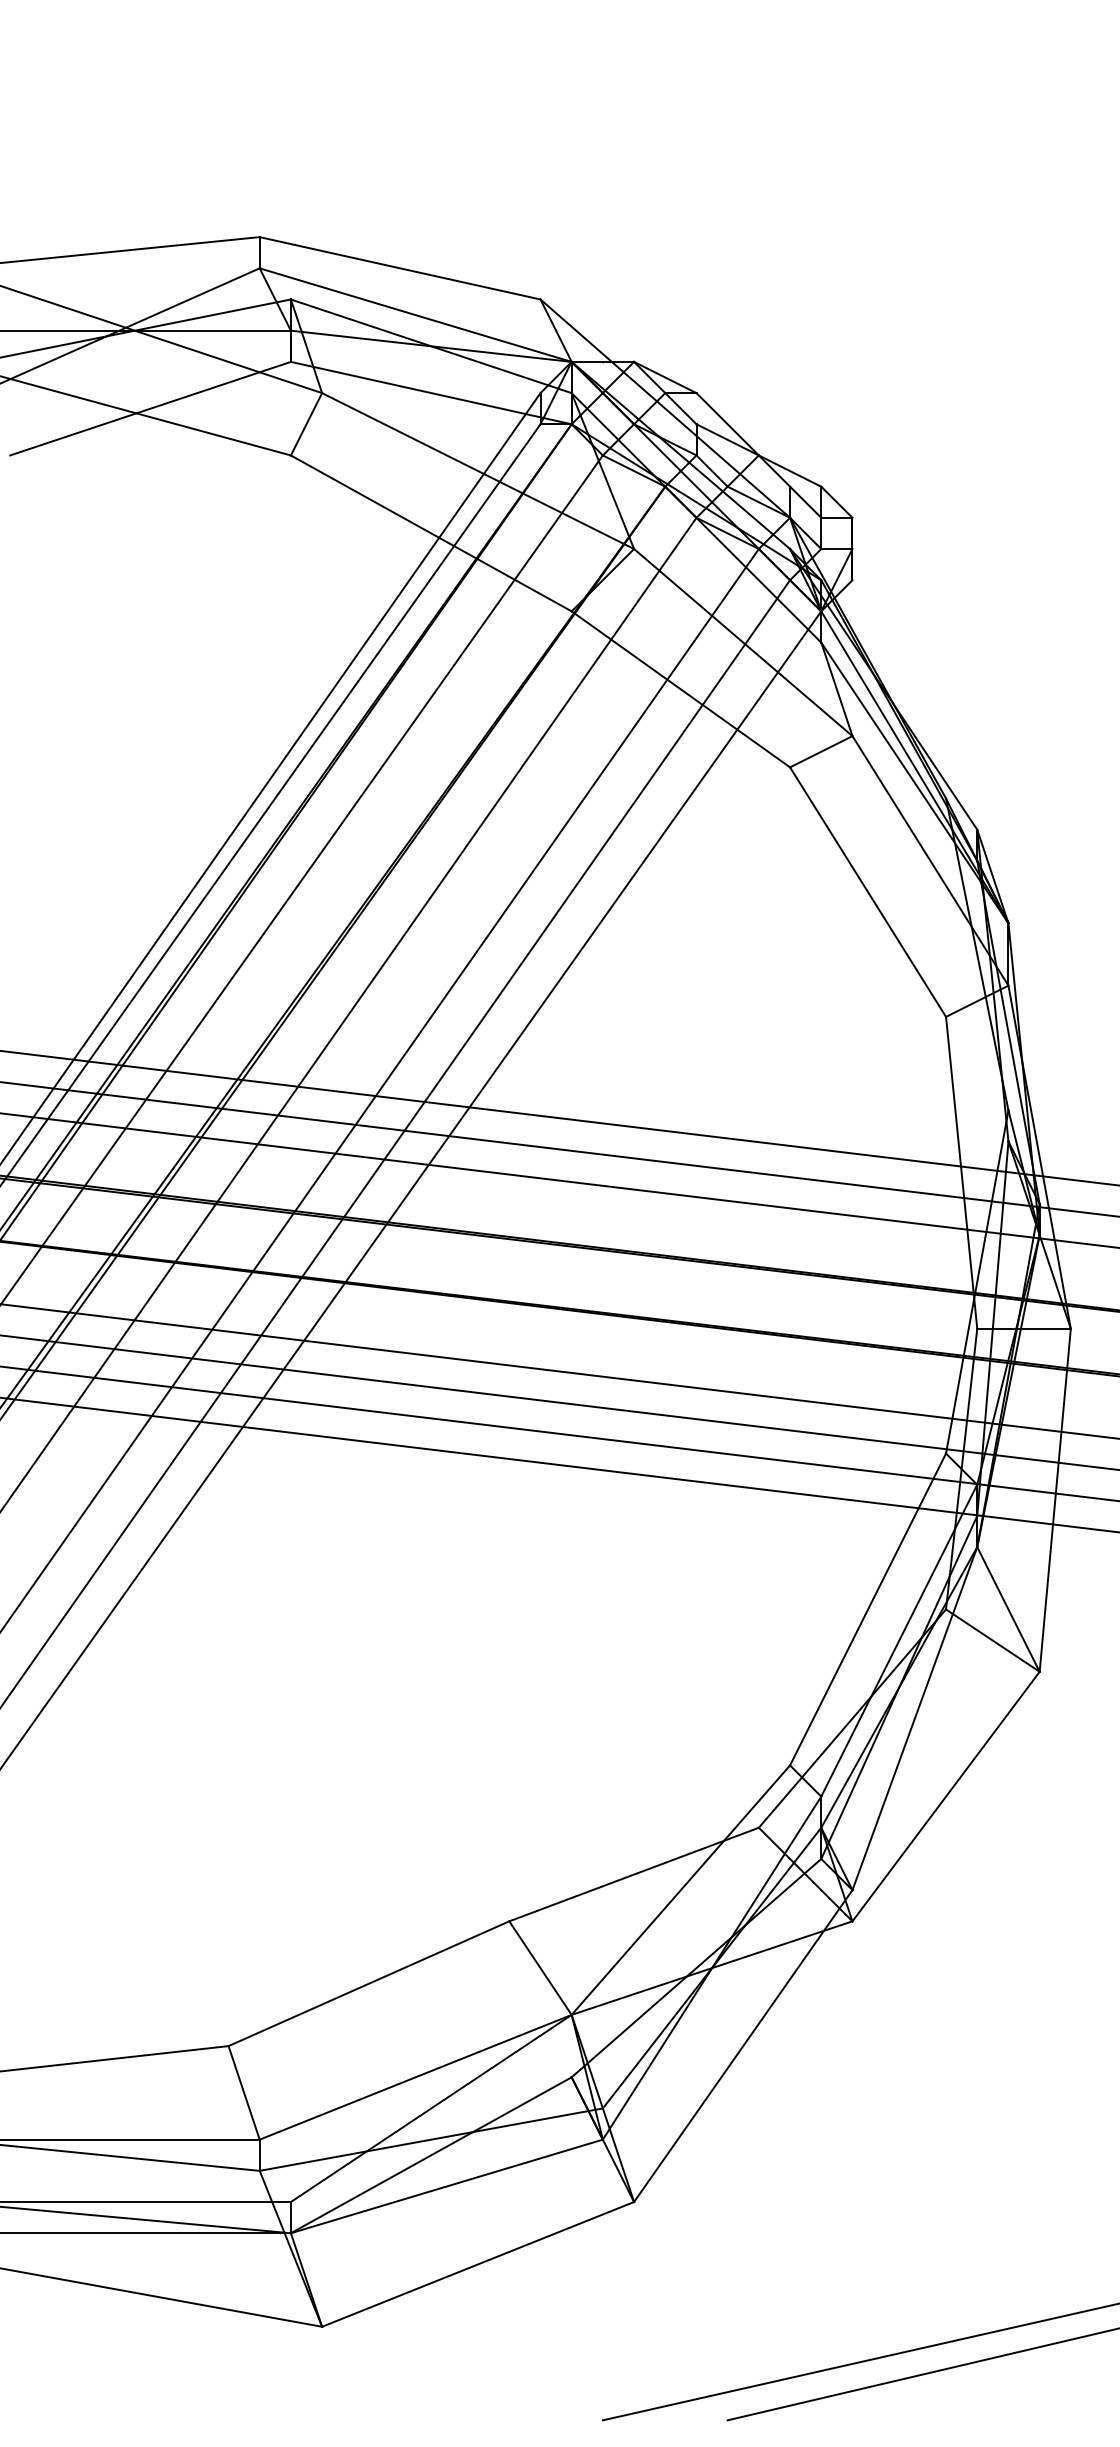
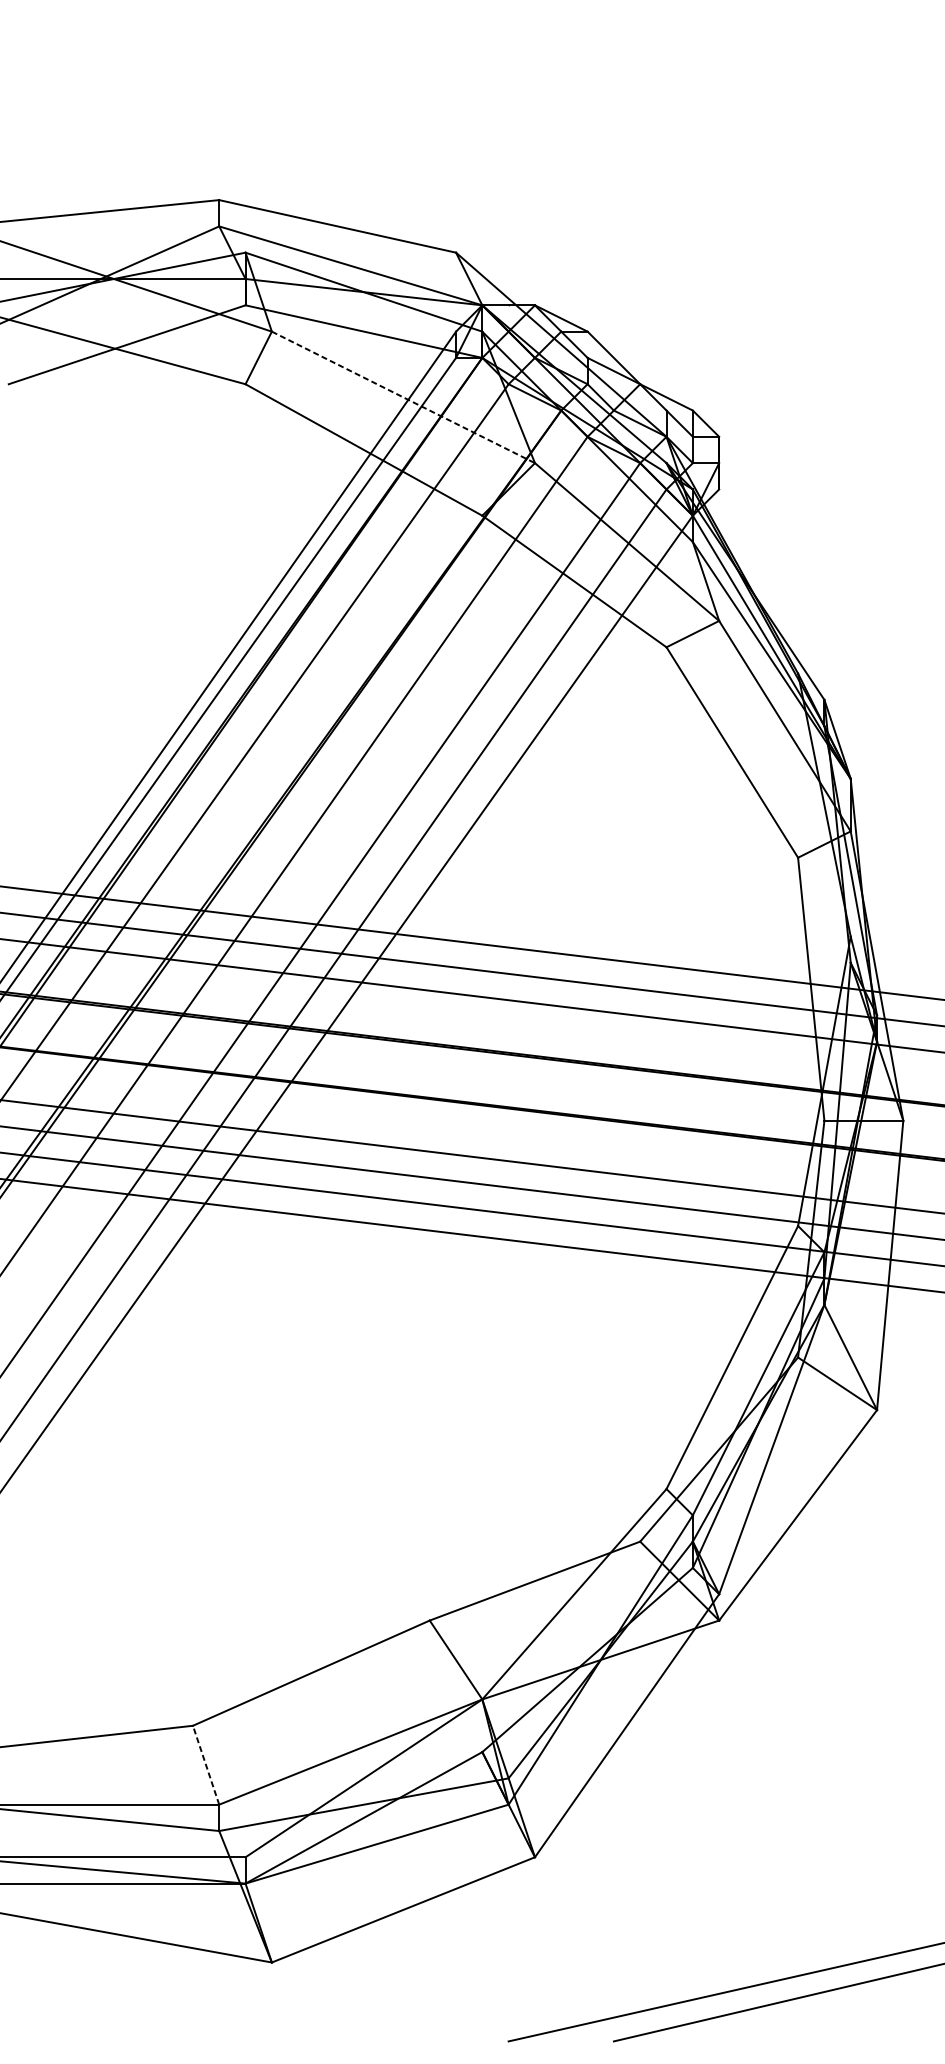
line: (478, 471) -> (403, 397), solid -> dashed
line: (243, 2092) -> (205, 1764), solid -> dashed

